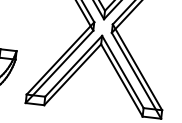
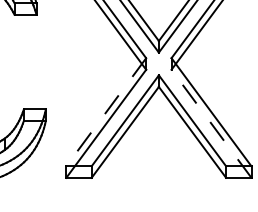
line: (59, 58) -> (105, 112), solid -> dashed
line: (136, 75) -> (211, 123), solid -> dashed

